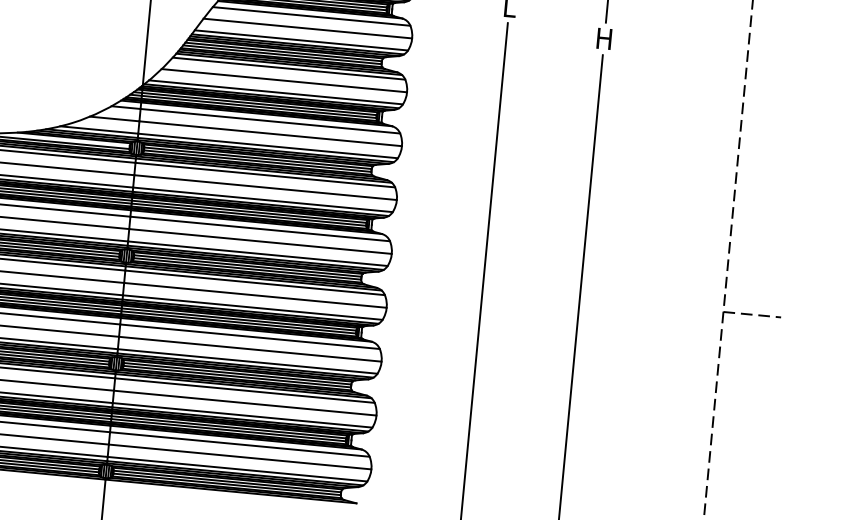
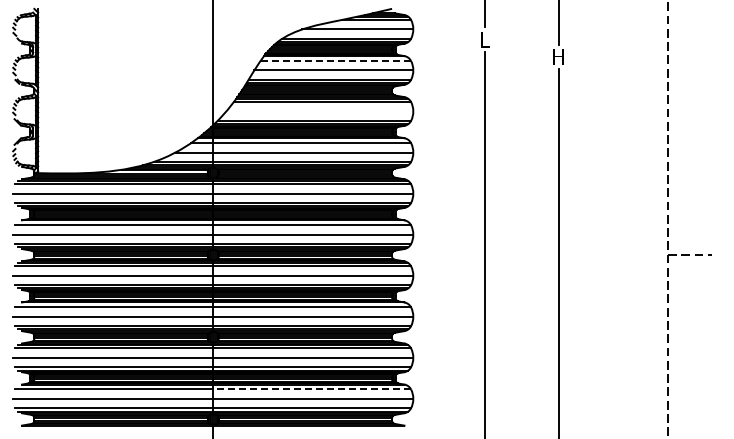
line: (311, 17) -> (335, 61), solid -> dashed
line: (283, 80) -> (319, 111), removed
line: (240, 444) -> (312, 389), solid -> dashed

